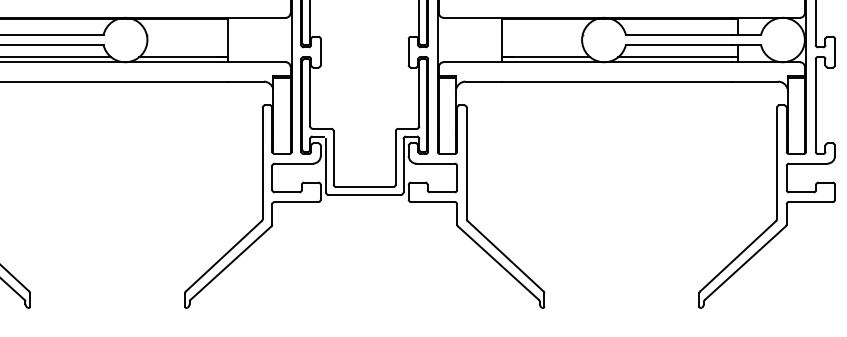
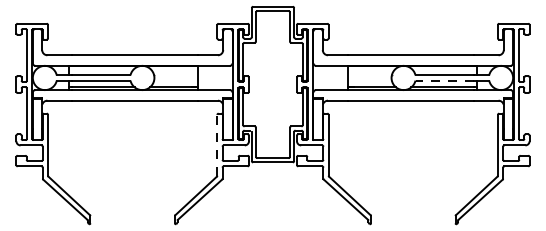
line: (679, 44) -> (444, 80), solid -> dashed
line: (263, 161) -> (217, 144), solid -> dashed

